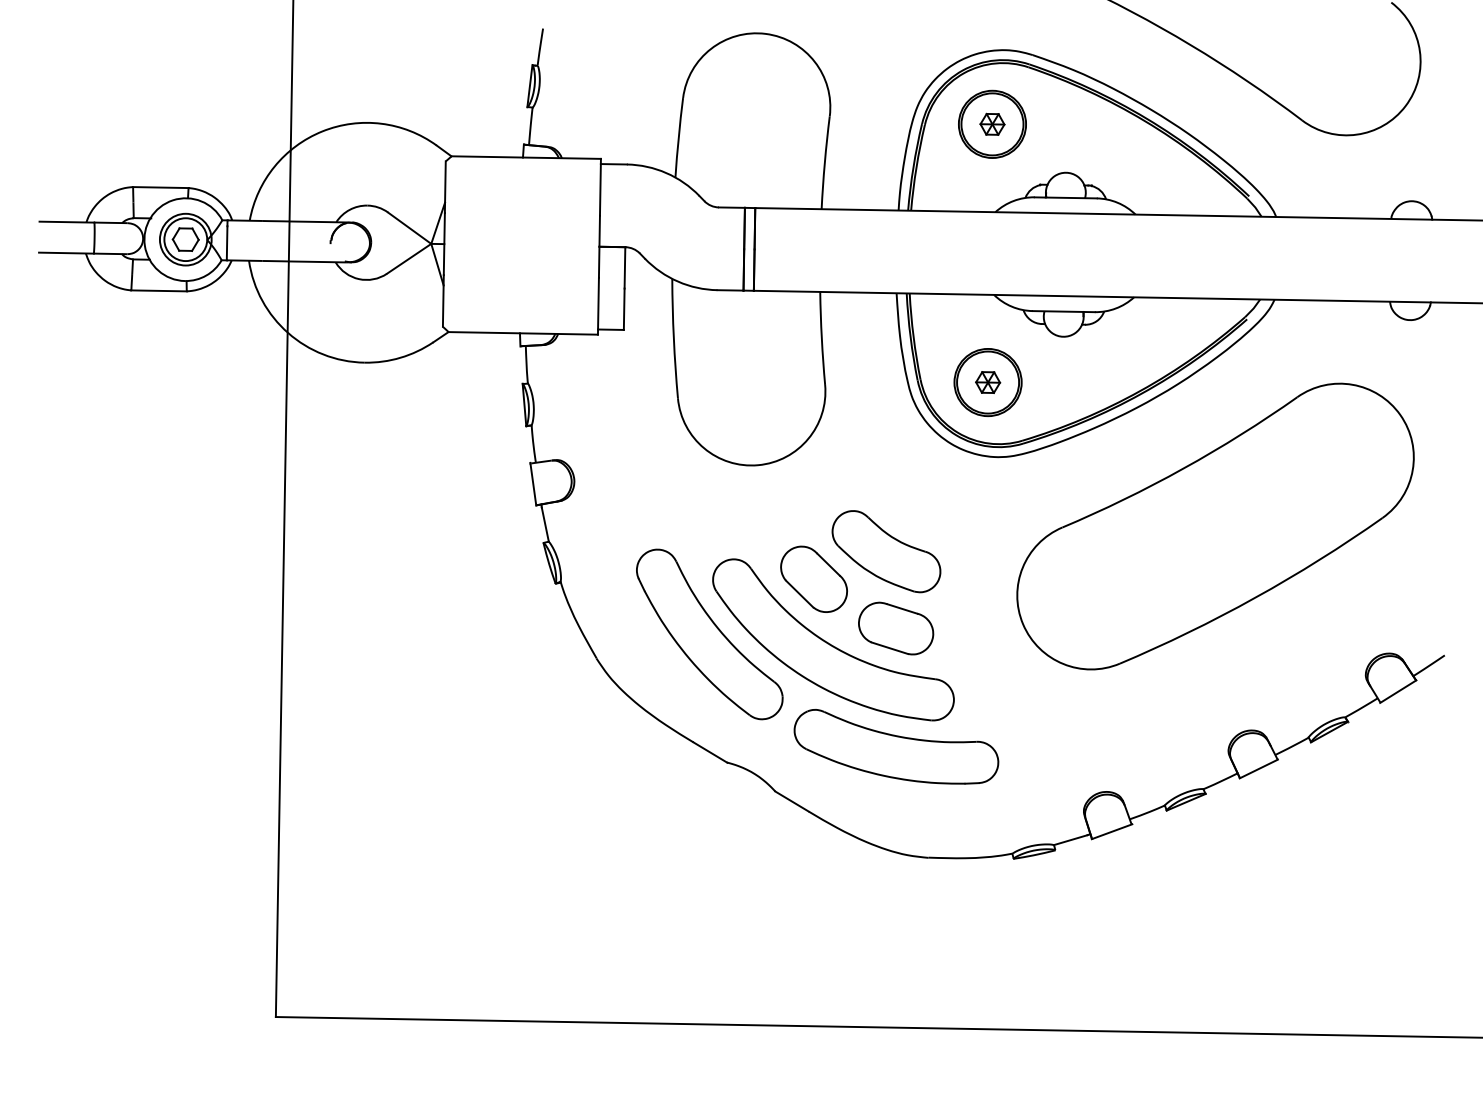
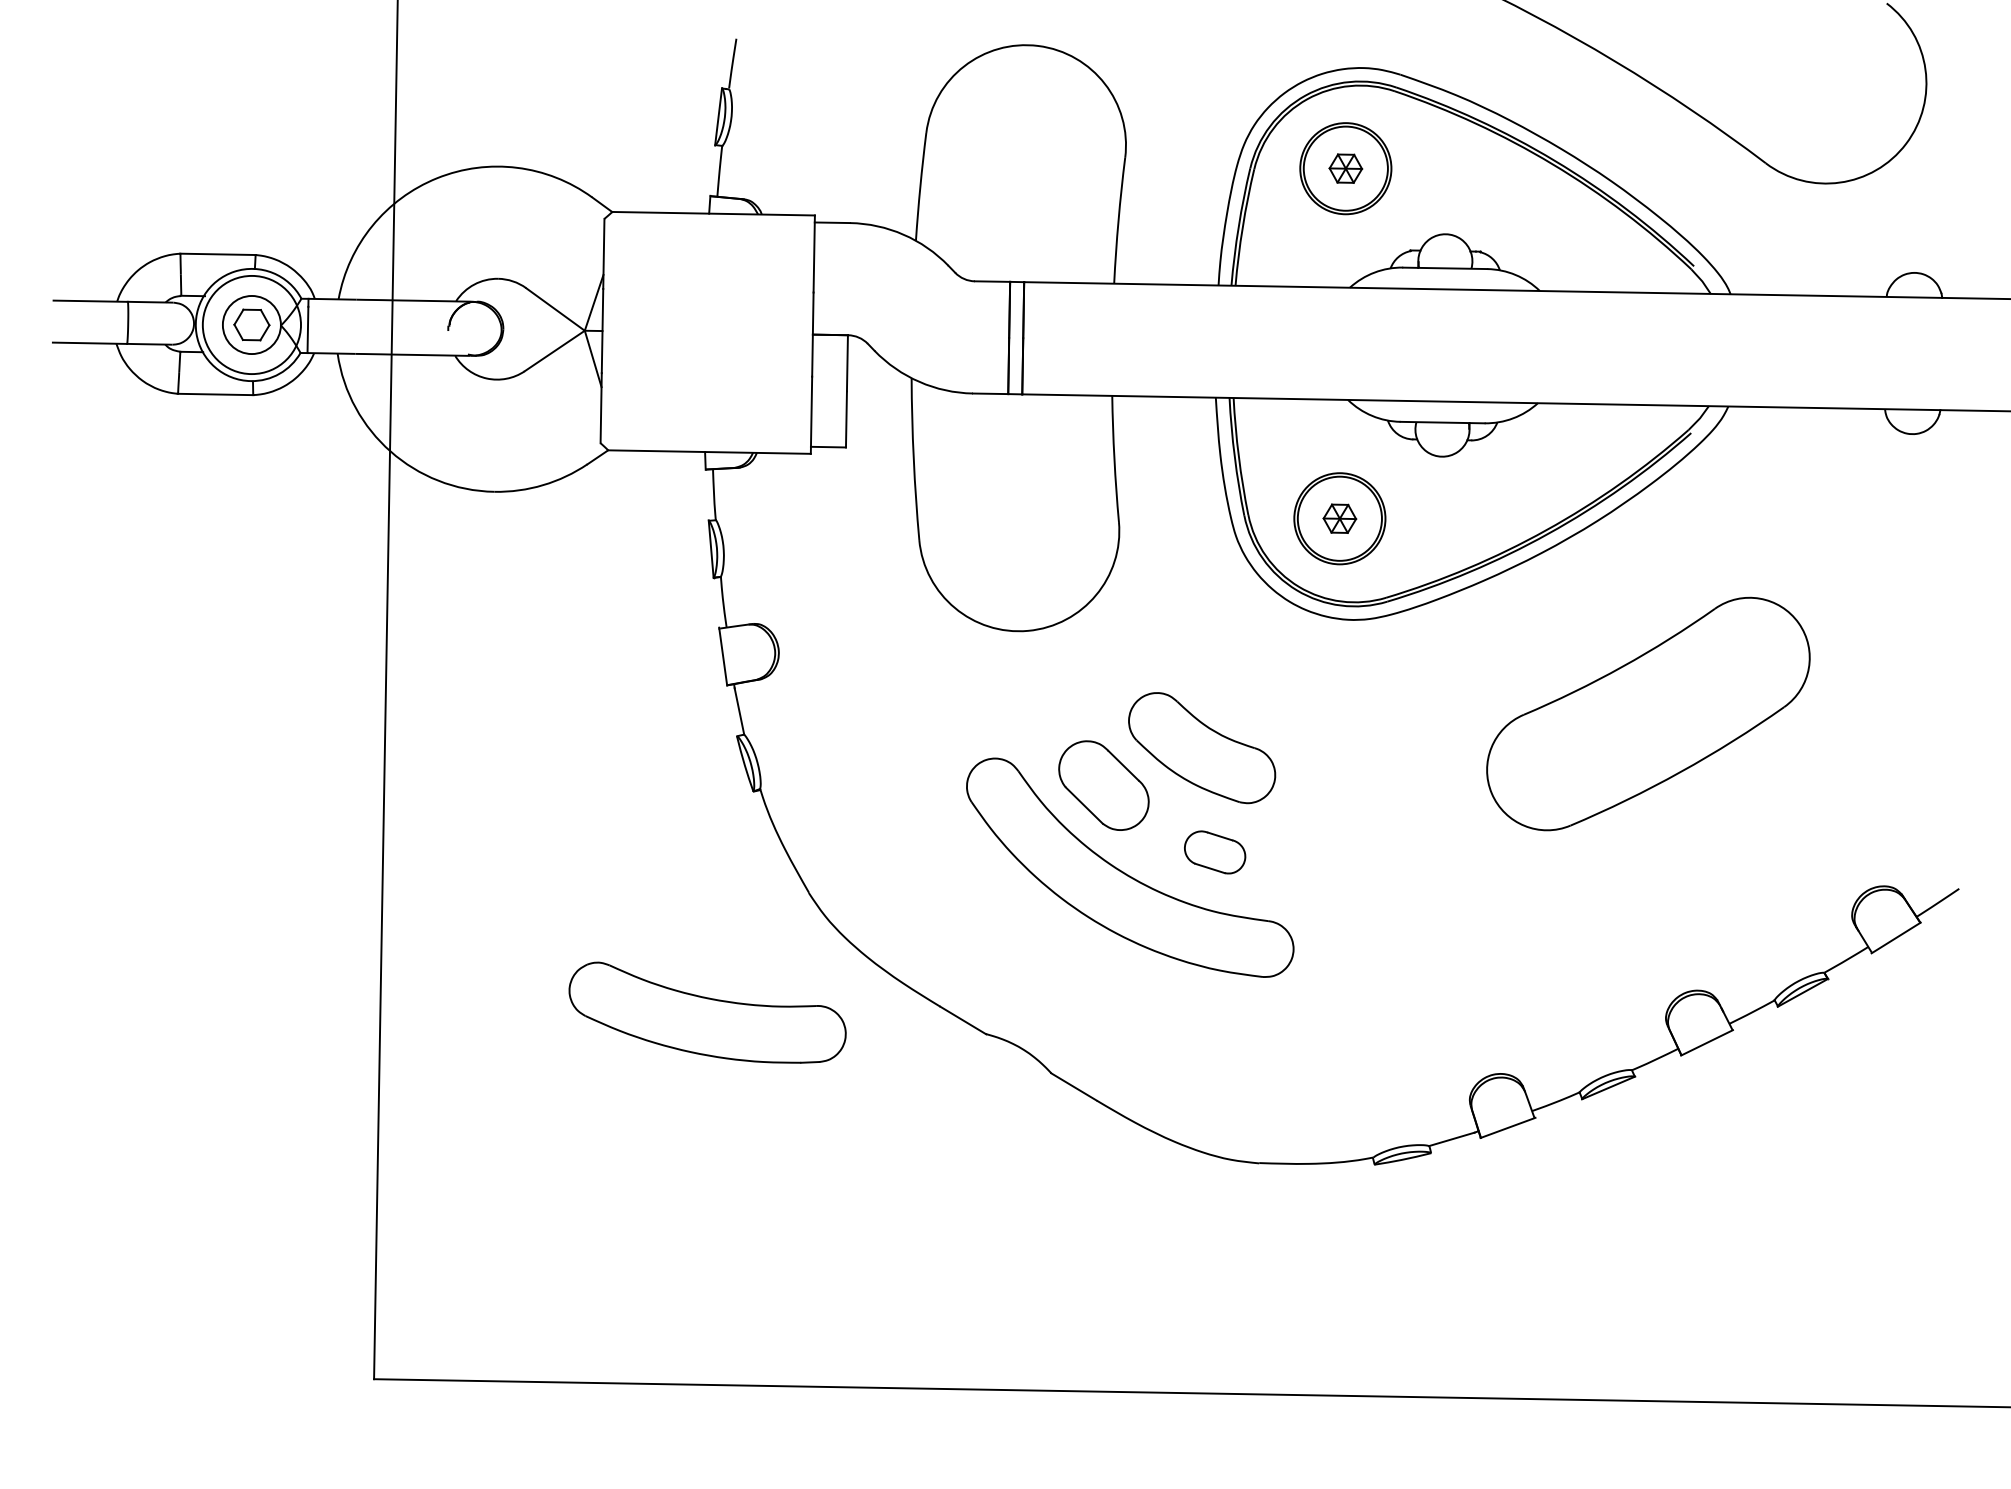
circle: (185, 239) -> (251, 324), size x1.4
part: (1215, 526) -> (1648, 713), size x0.6
part: (895, 628) -> (1214, 852), size x0.6
part: (709, 634) -> (962, 860), removed
part: (896, 746) -> (707, 1012), moved

